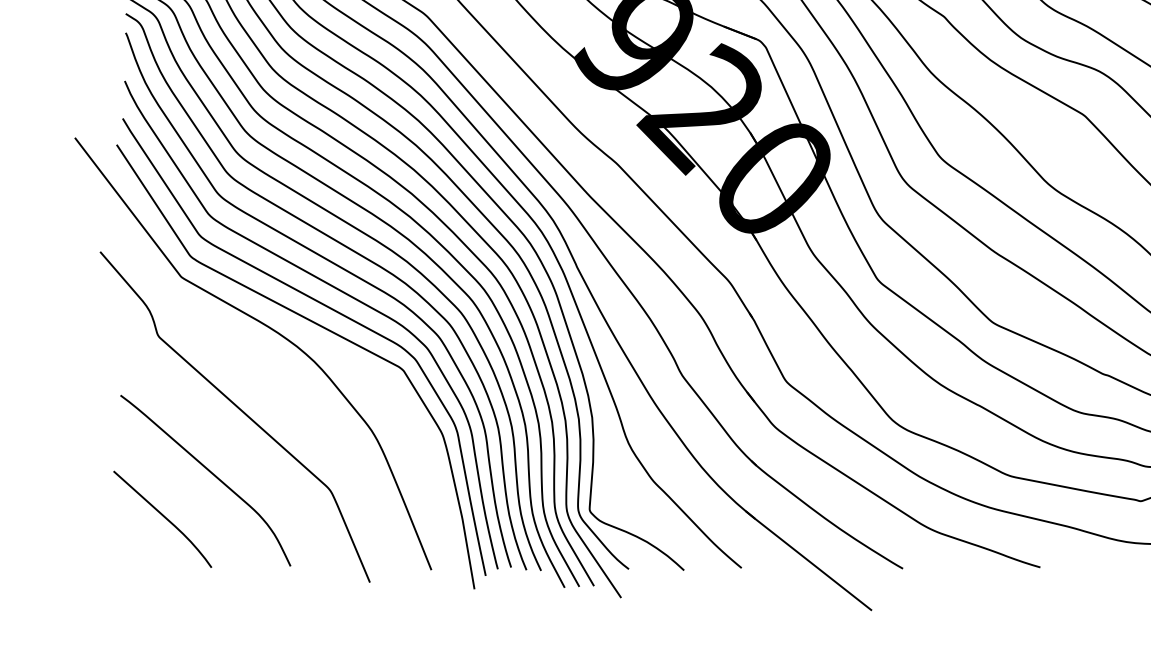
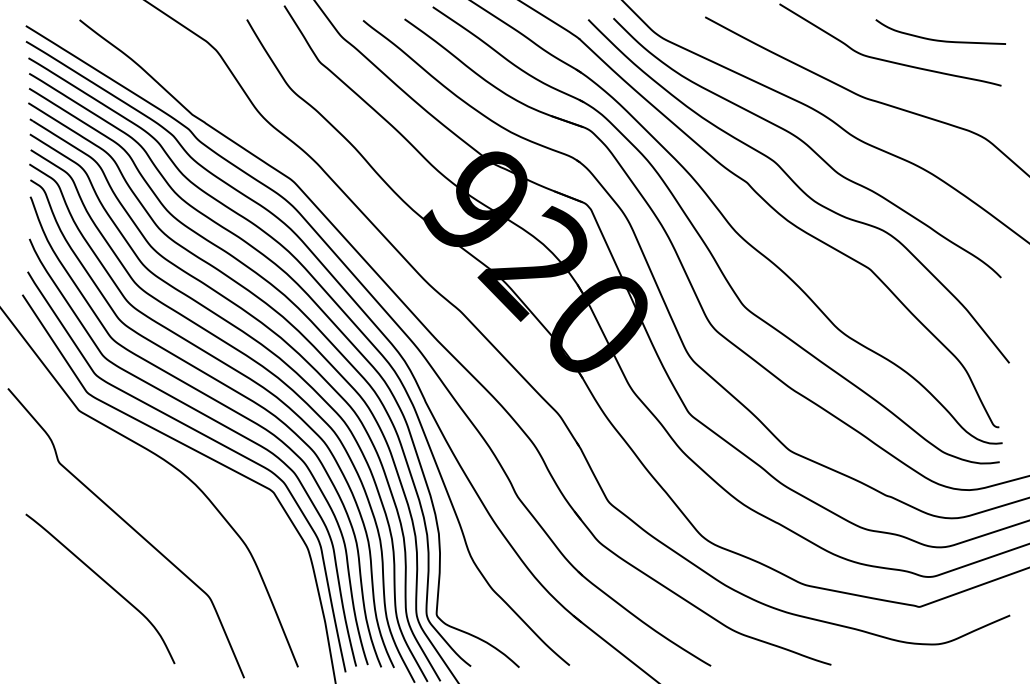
curve: (163, 517) -> (63, 621), removed

